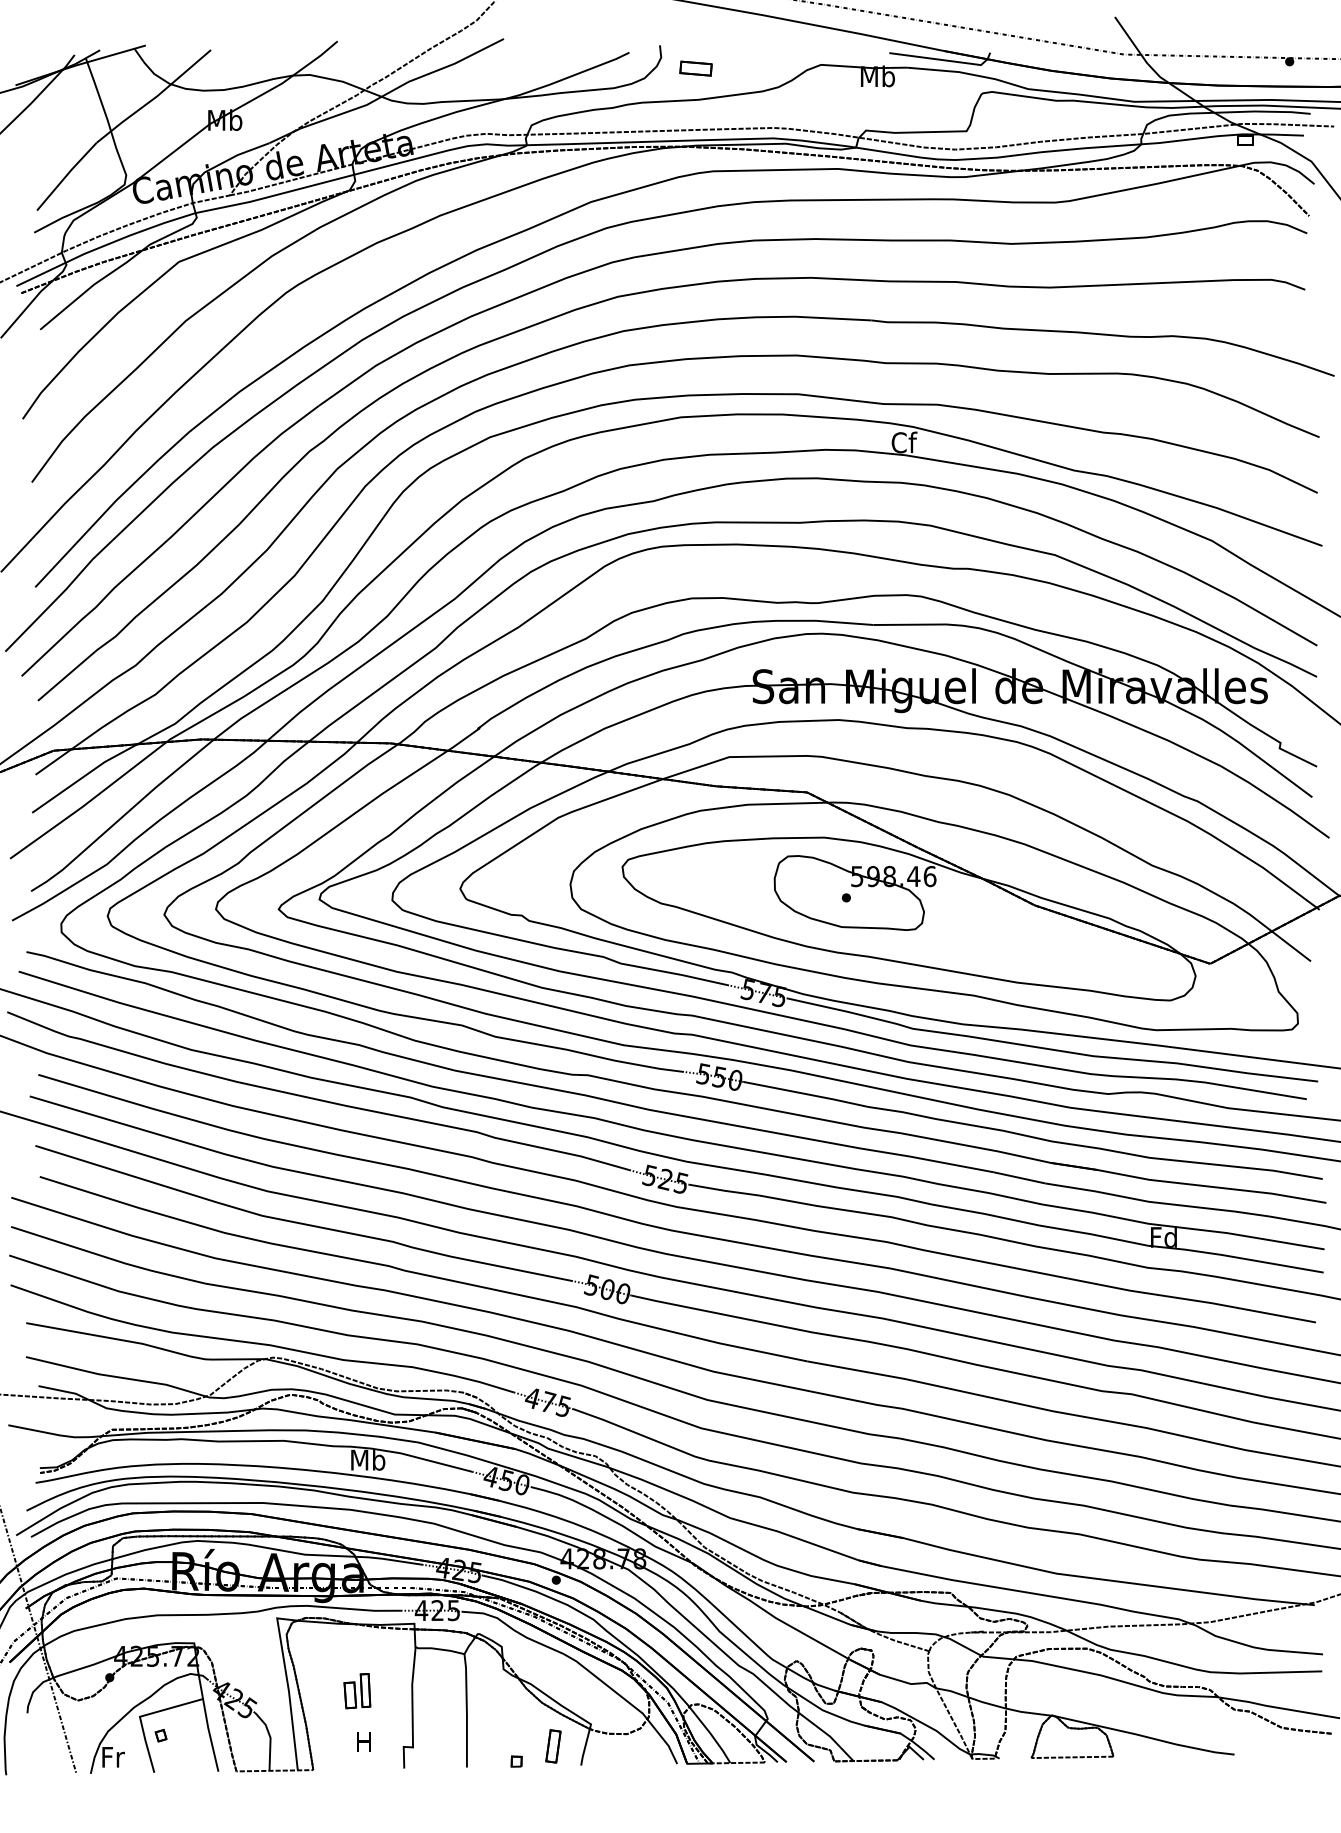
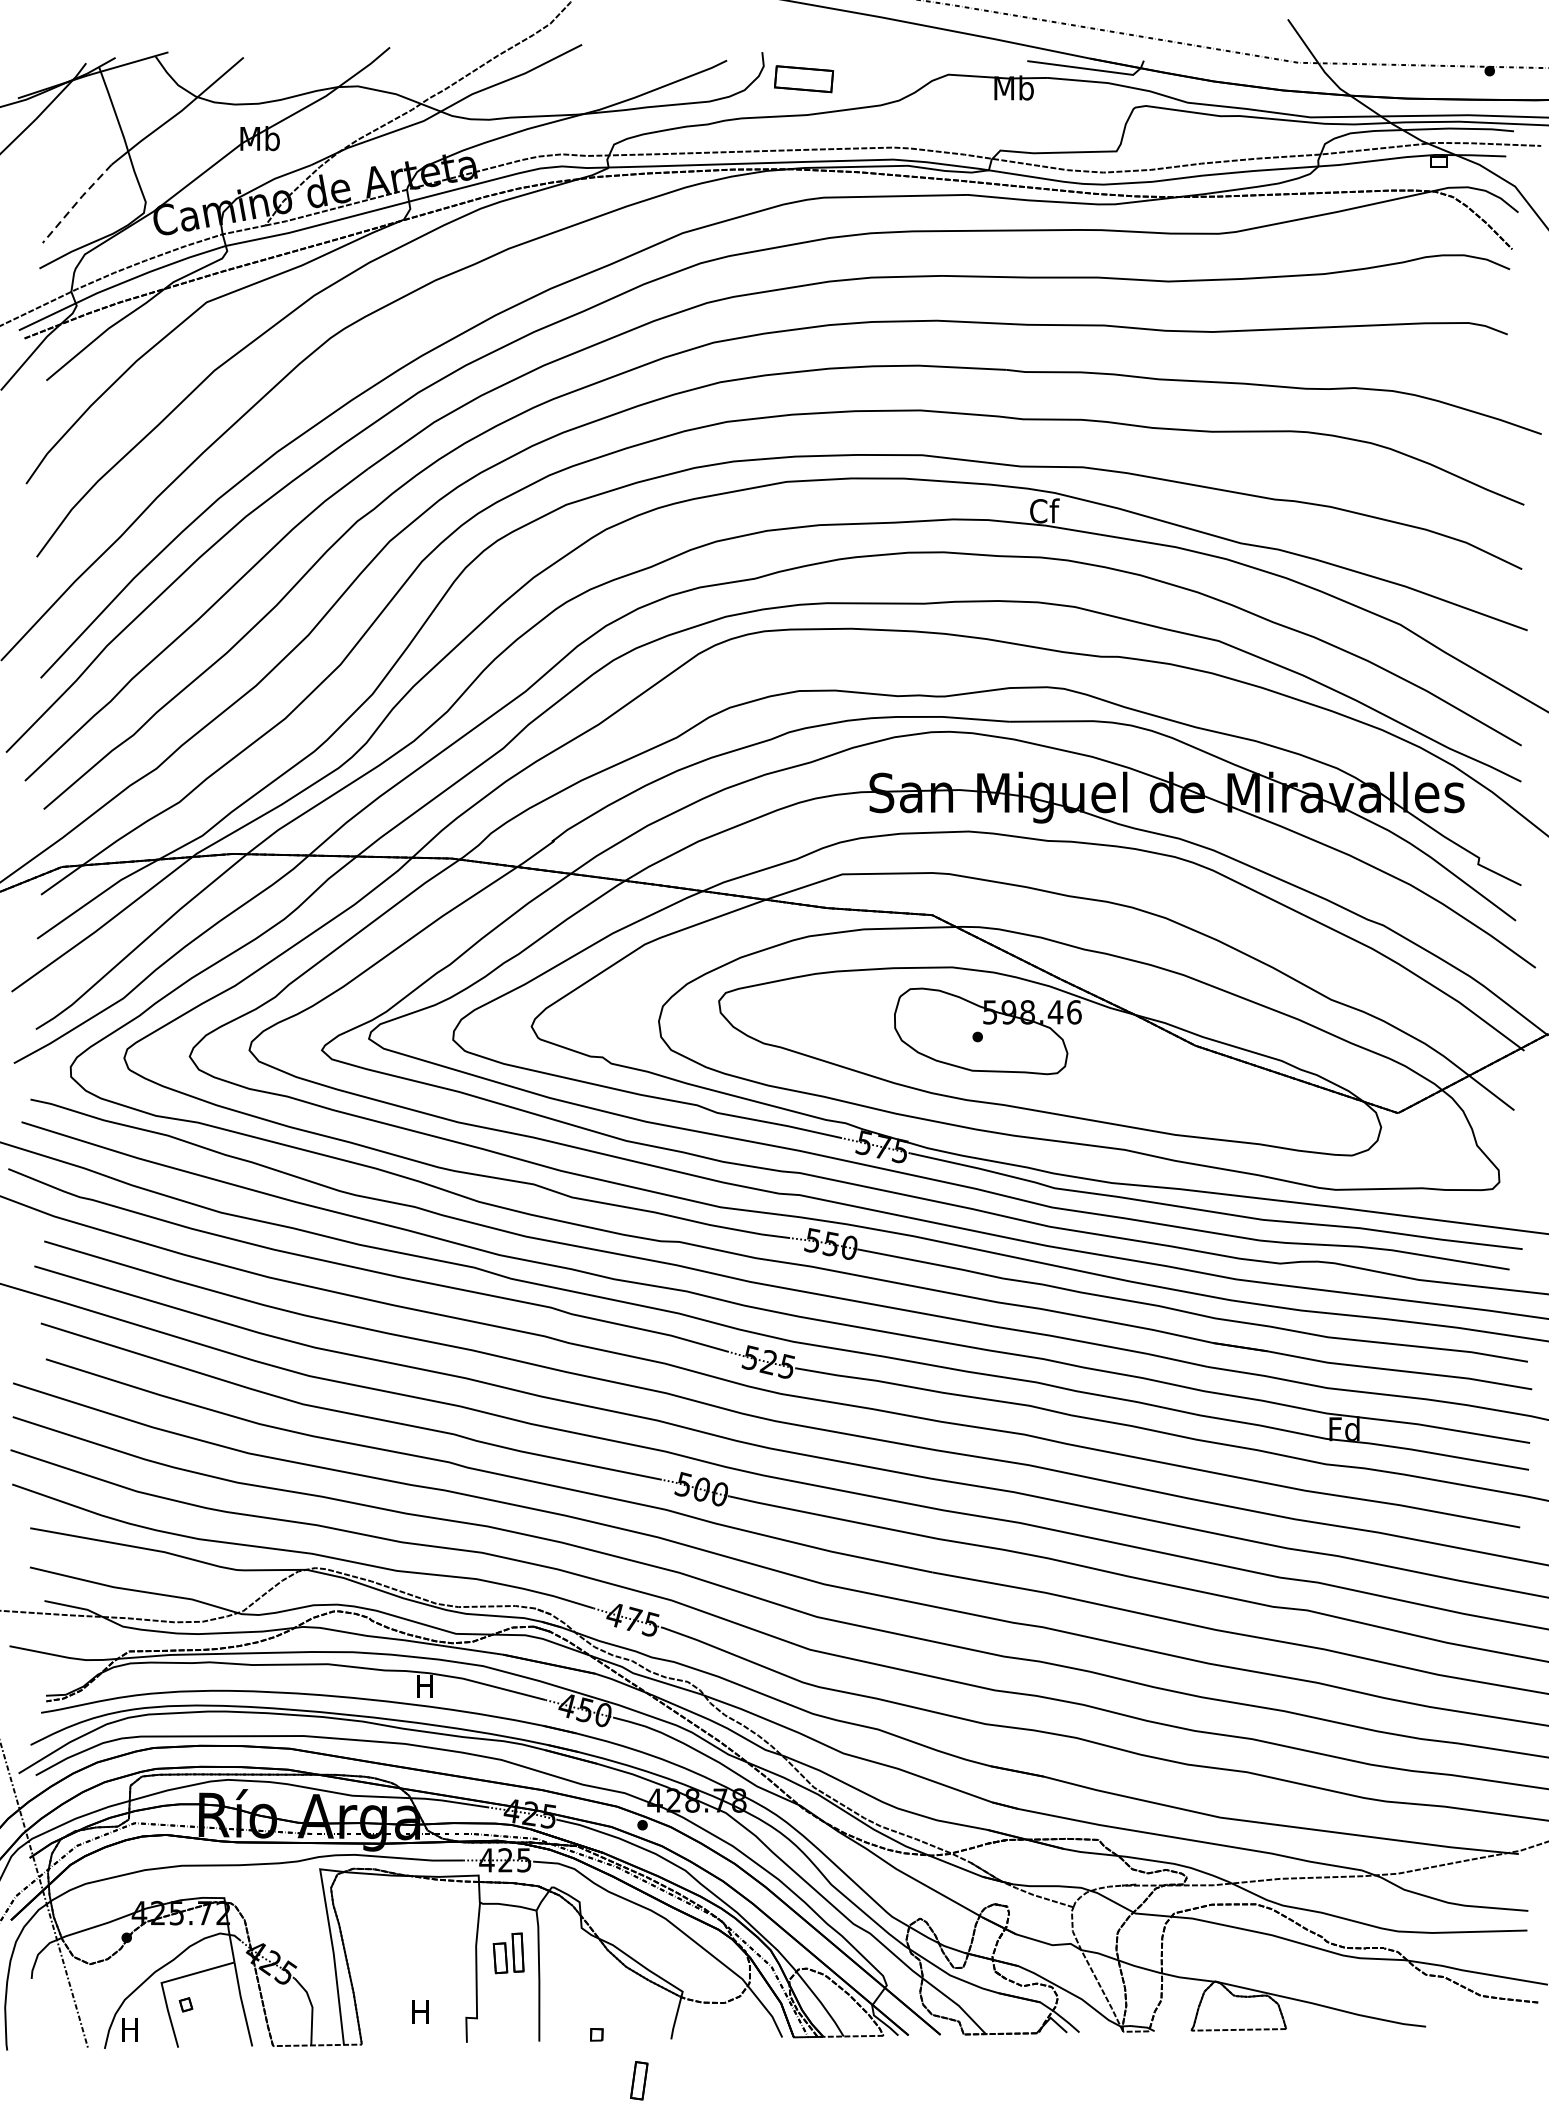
part: (695, 68) -> (803, 78), size x1.6
line: (66, 175) -> (76, 202), solid -> dashed
text: (368, 1459) -> (425, 1685), Mb -> H
part: (357, 1691) -> (508, 1953), moved
part: (553, 1746) -> (639, 2080), moved
text: (113, 1757) -> (131, 2030), Fr -> H

